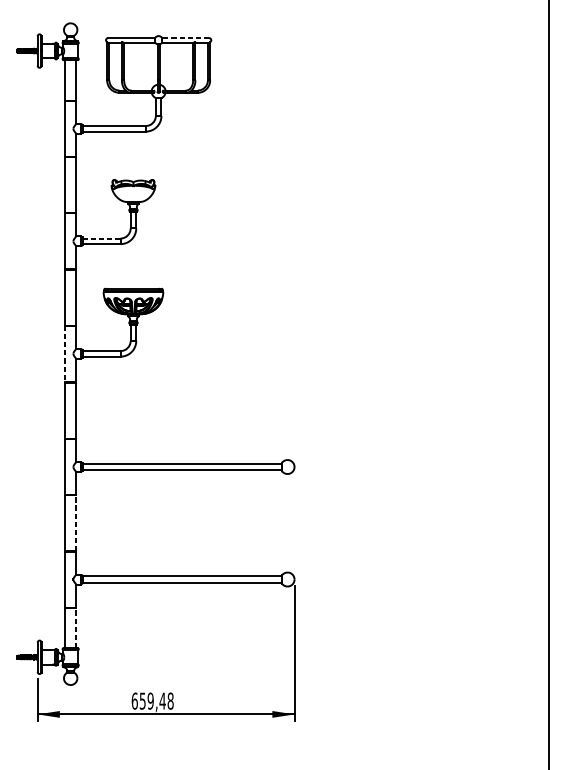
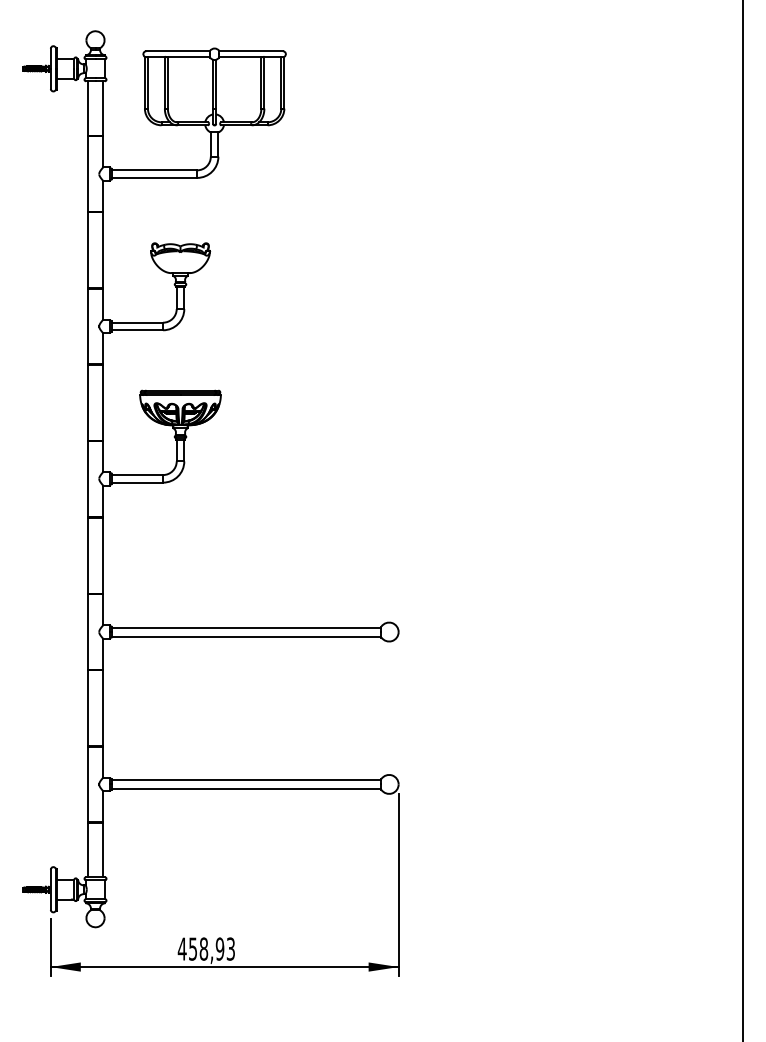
line: (185, 38) -> (251, 51), dashed -> solid
line: (101, 238) -> (137, 322), dashed -> solid
line: (64, 353) -> (87, 478), dashed -> solid
line: (76, 523) -> (103, 708), dashed -> solid
line: (76, 627) -> (103, 849), dashed -> solid
text: (152, 700) -> (206, 948), 659,48 -> 458,93

